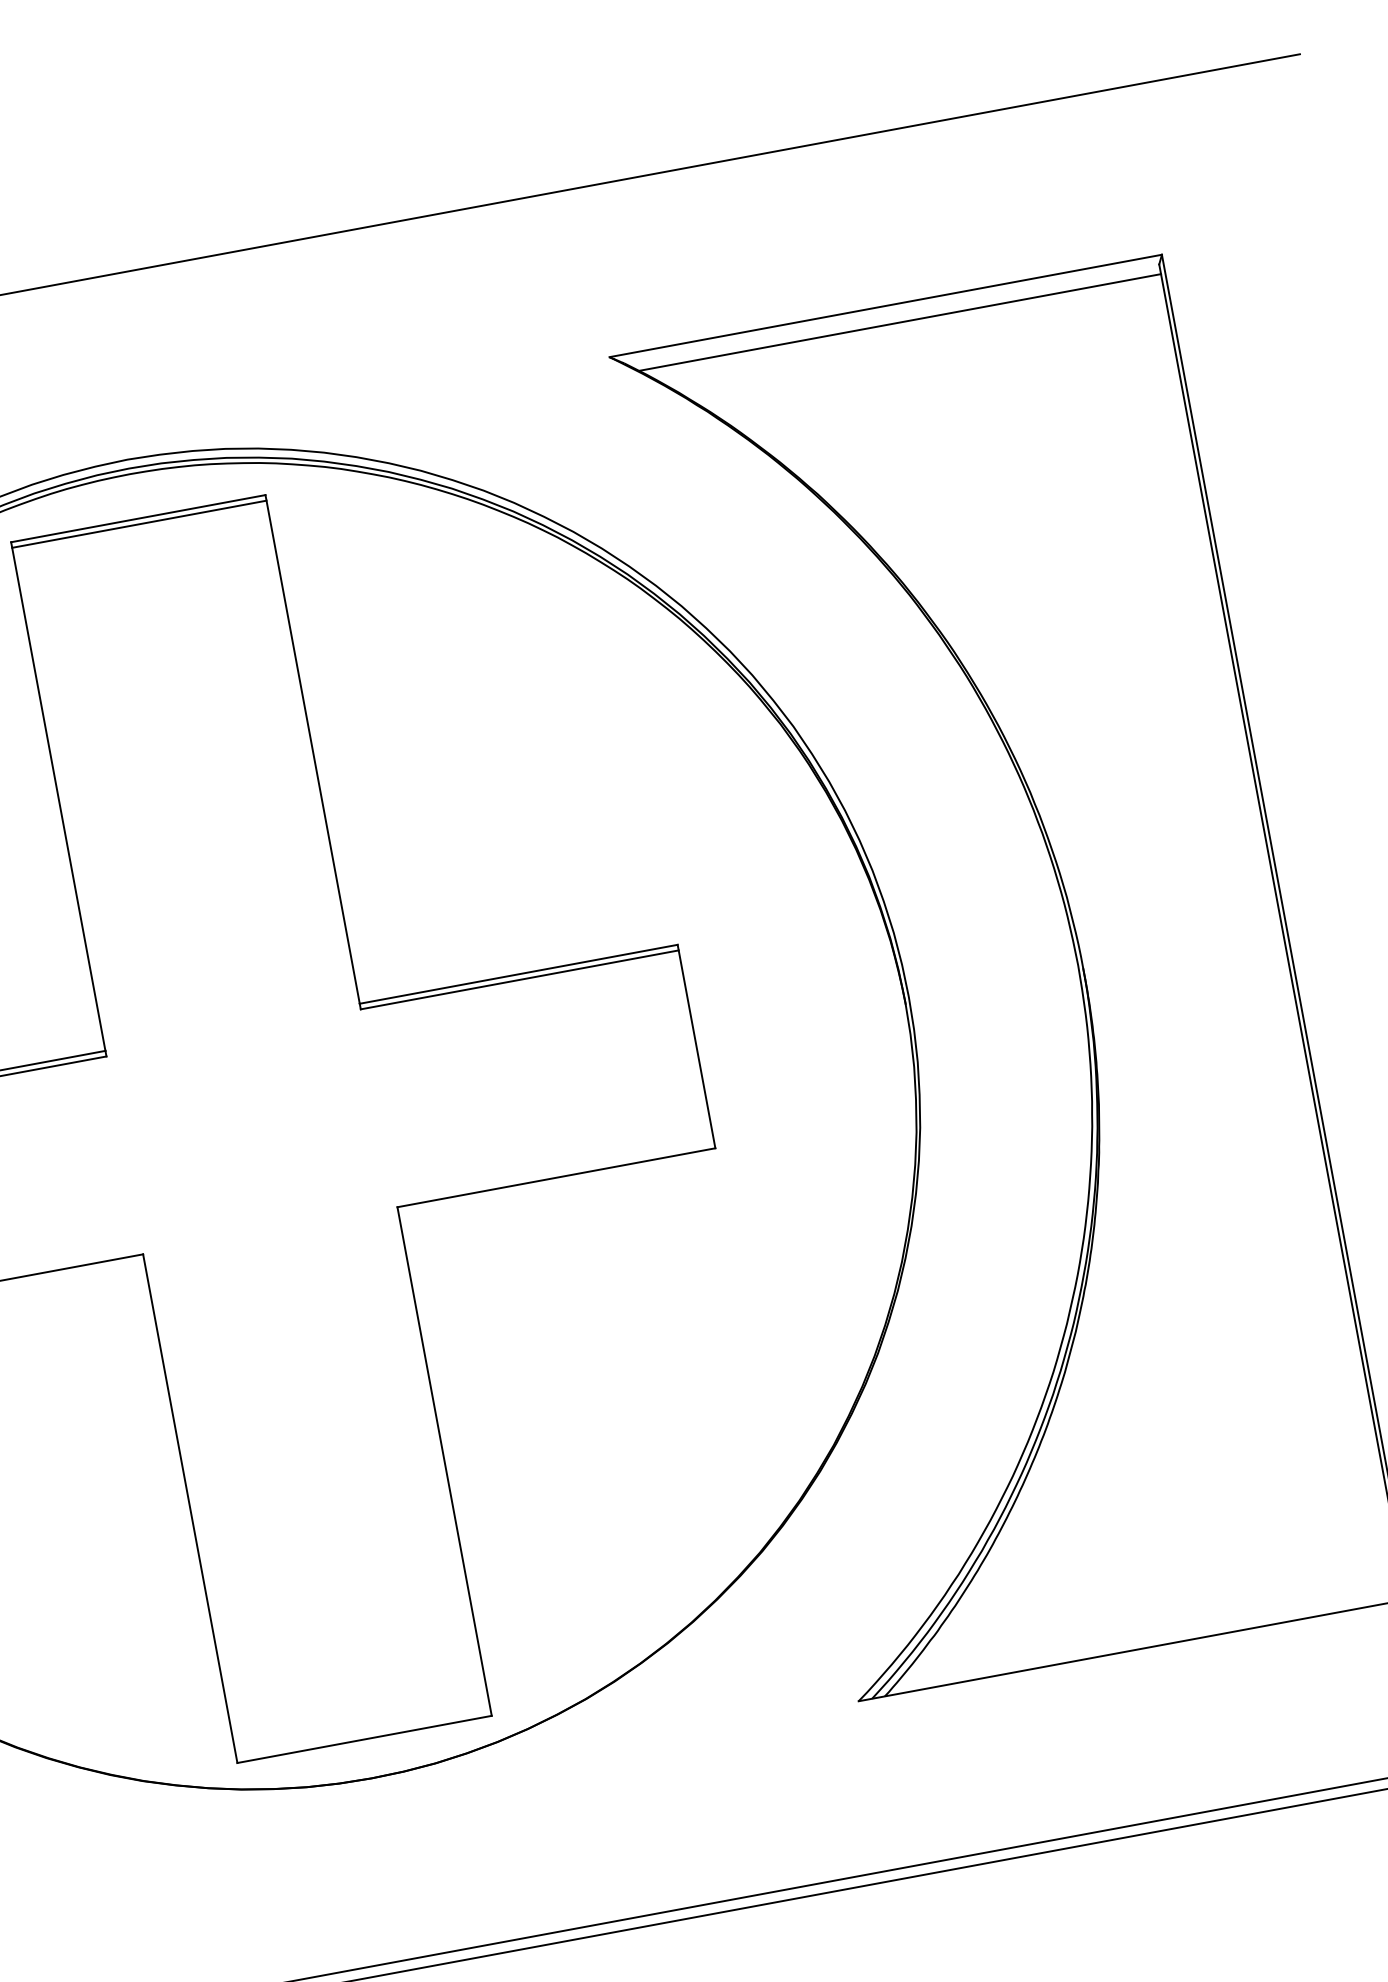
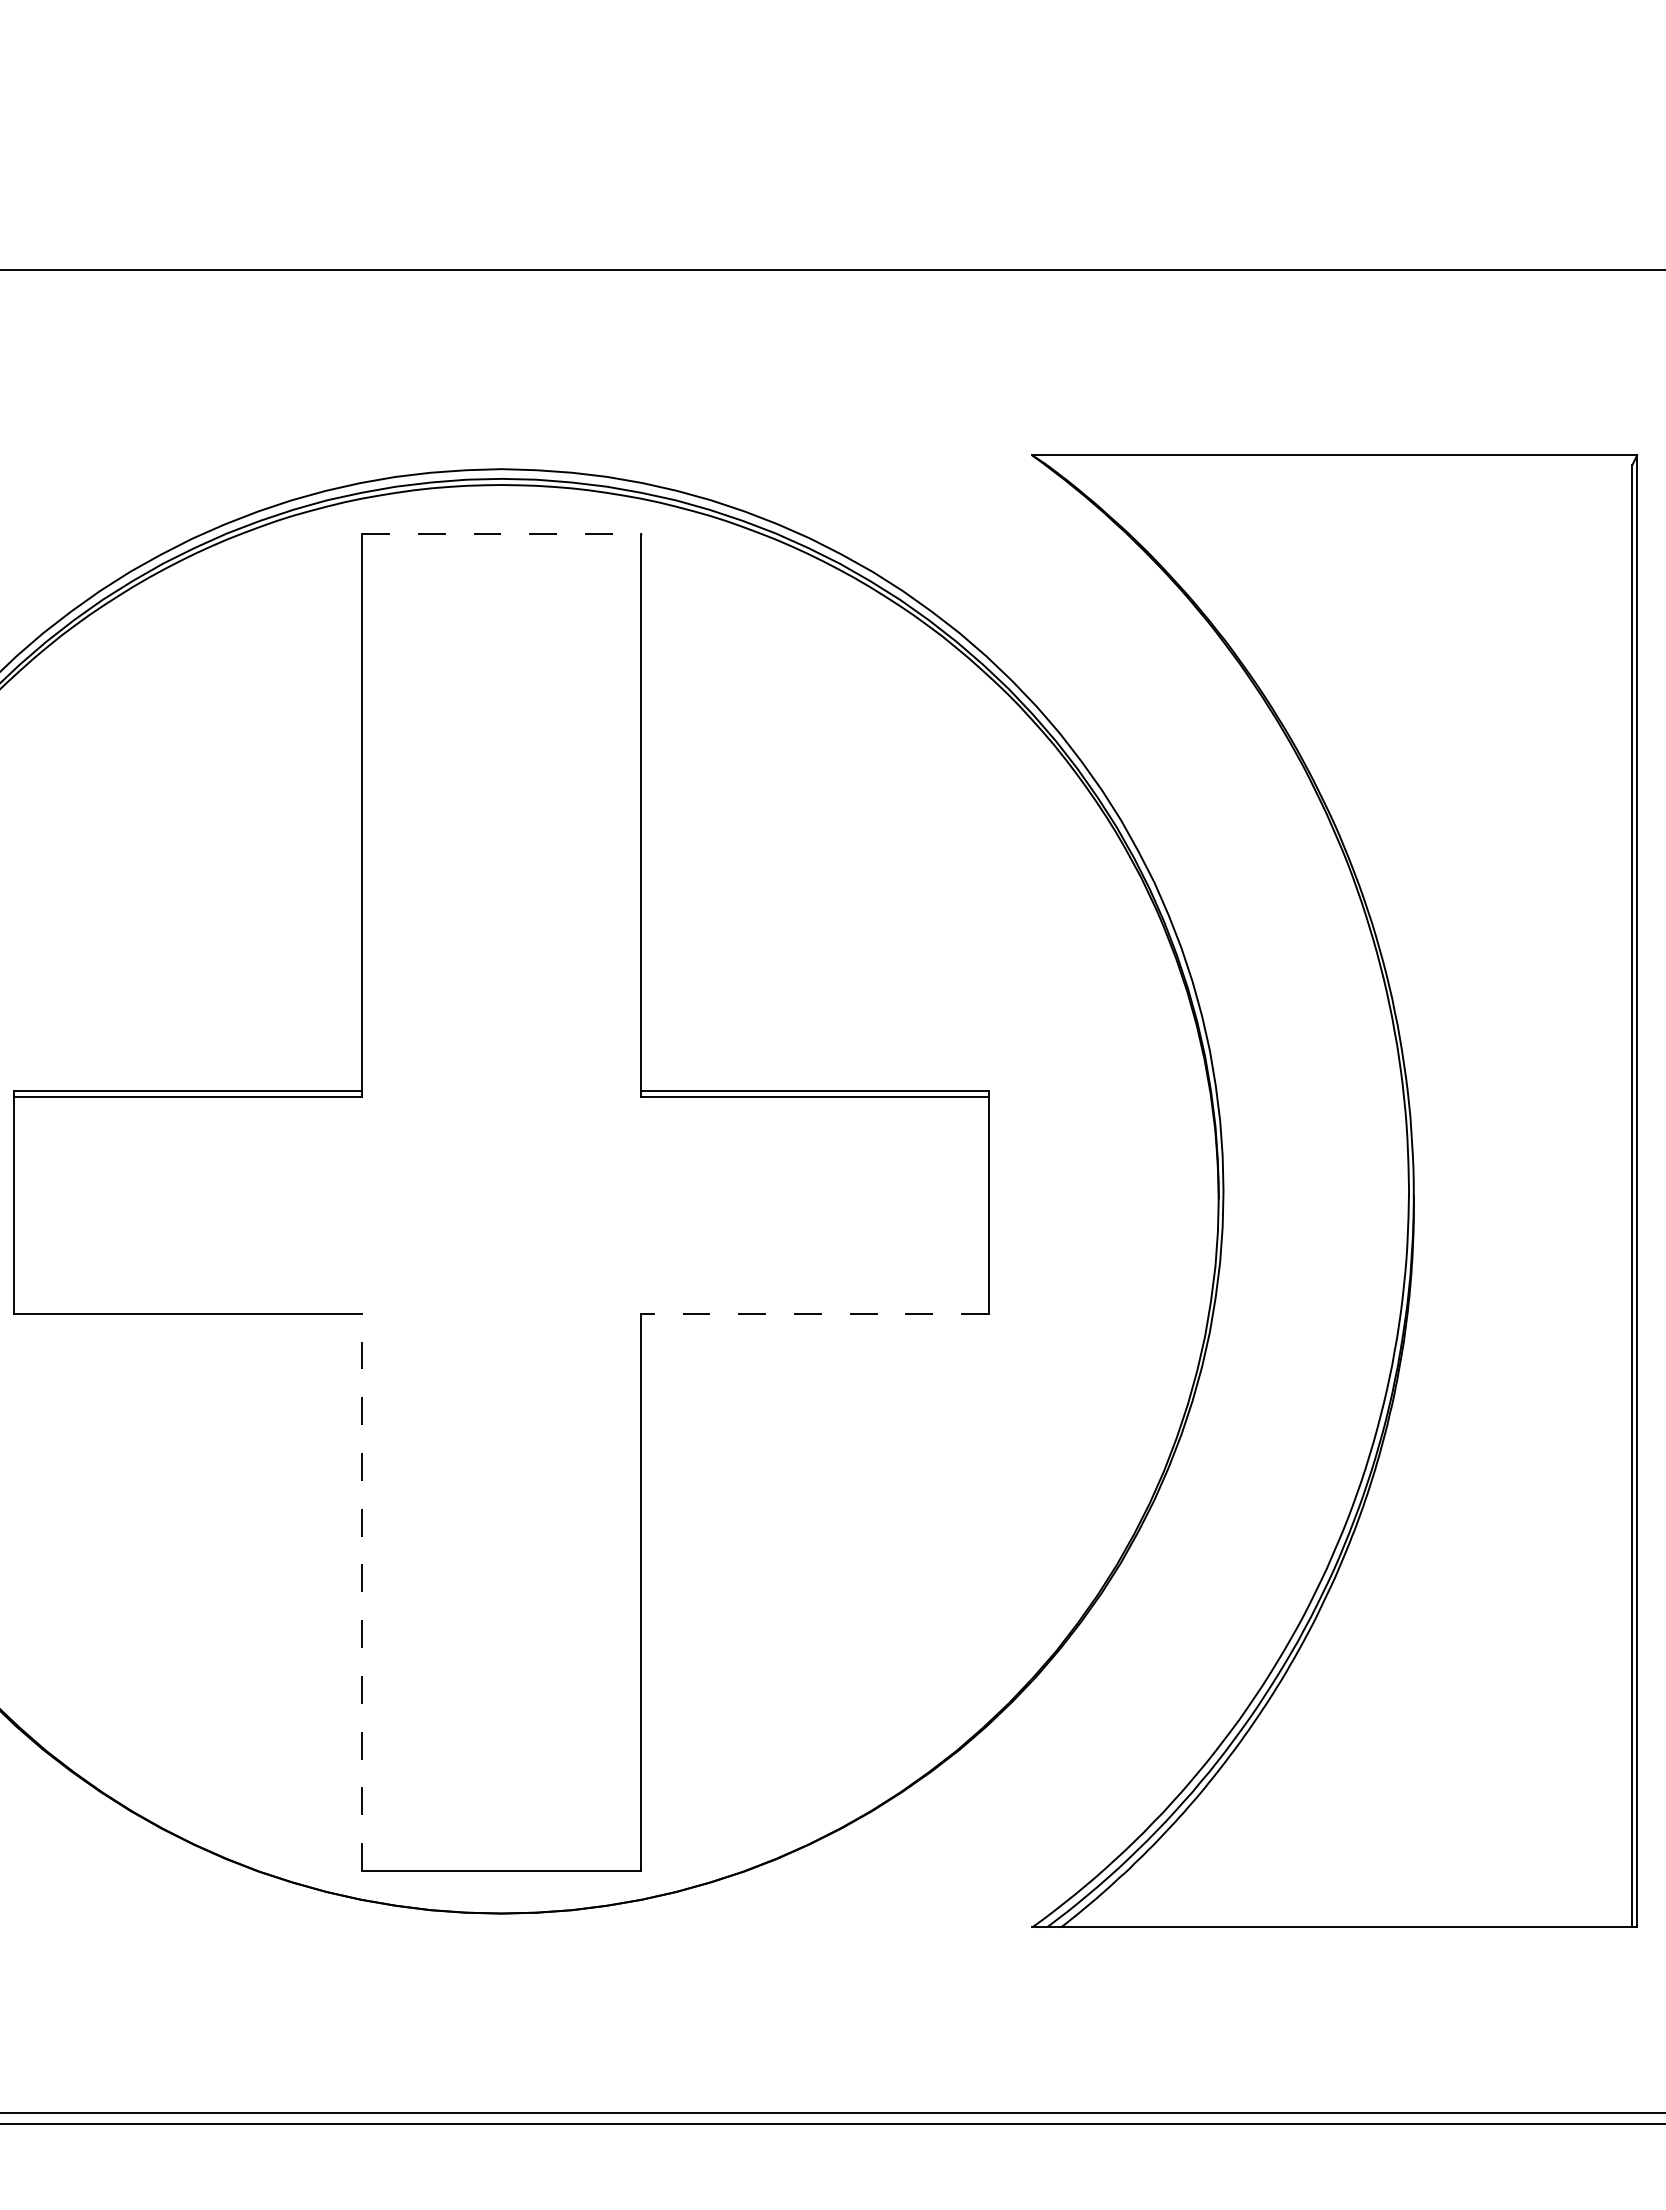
line: (899, 322) -> (1346, 475), removed
line: (138, 518) -> (501, 533), solid -> dashed
line: (139, 523) -> (501, 539), removed
line: (556, 1177) -> (814, 1313), solid -> dashed
line: (190, 1508) -> (362, 1592), solid -> dashed

